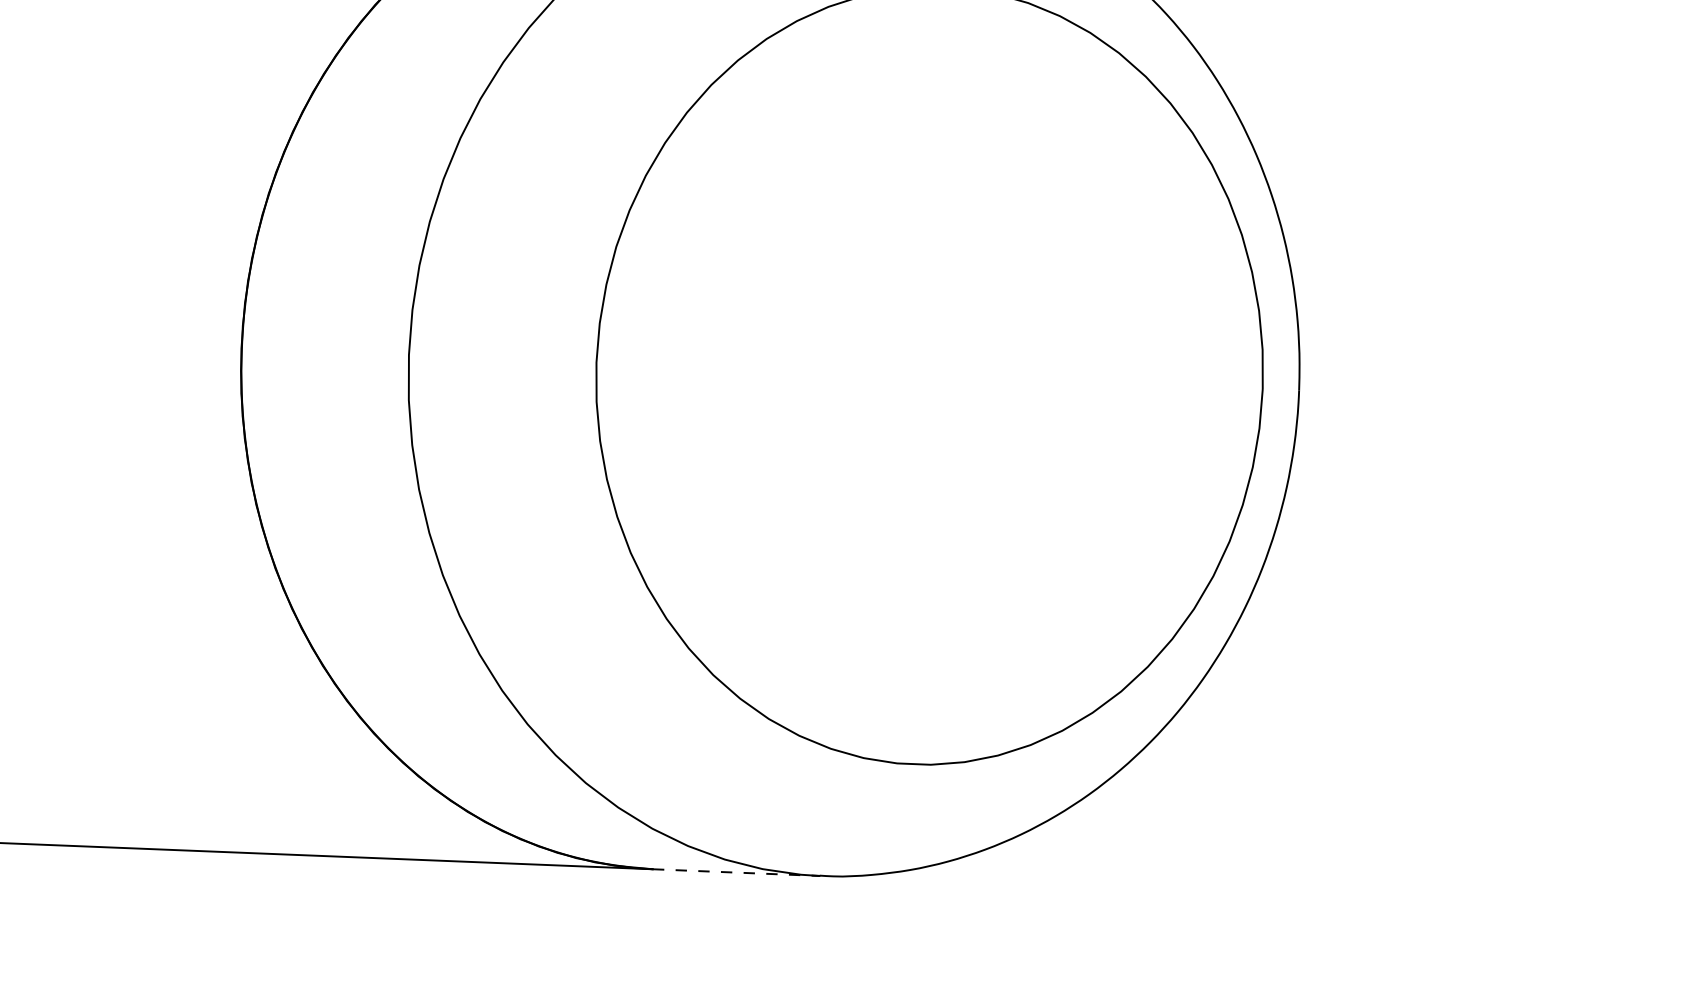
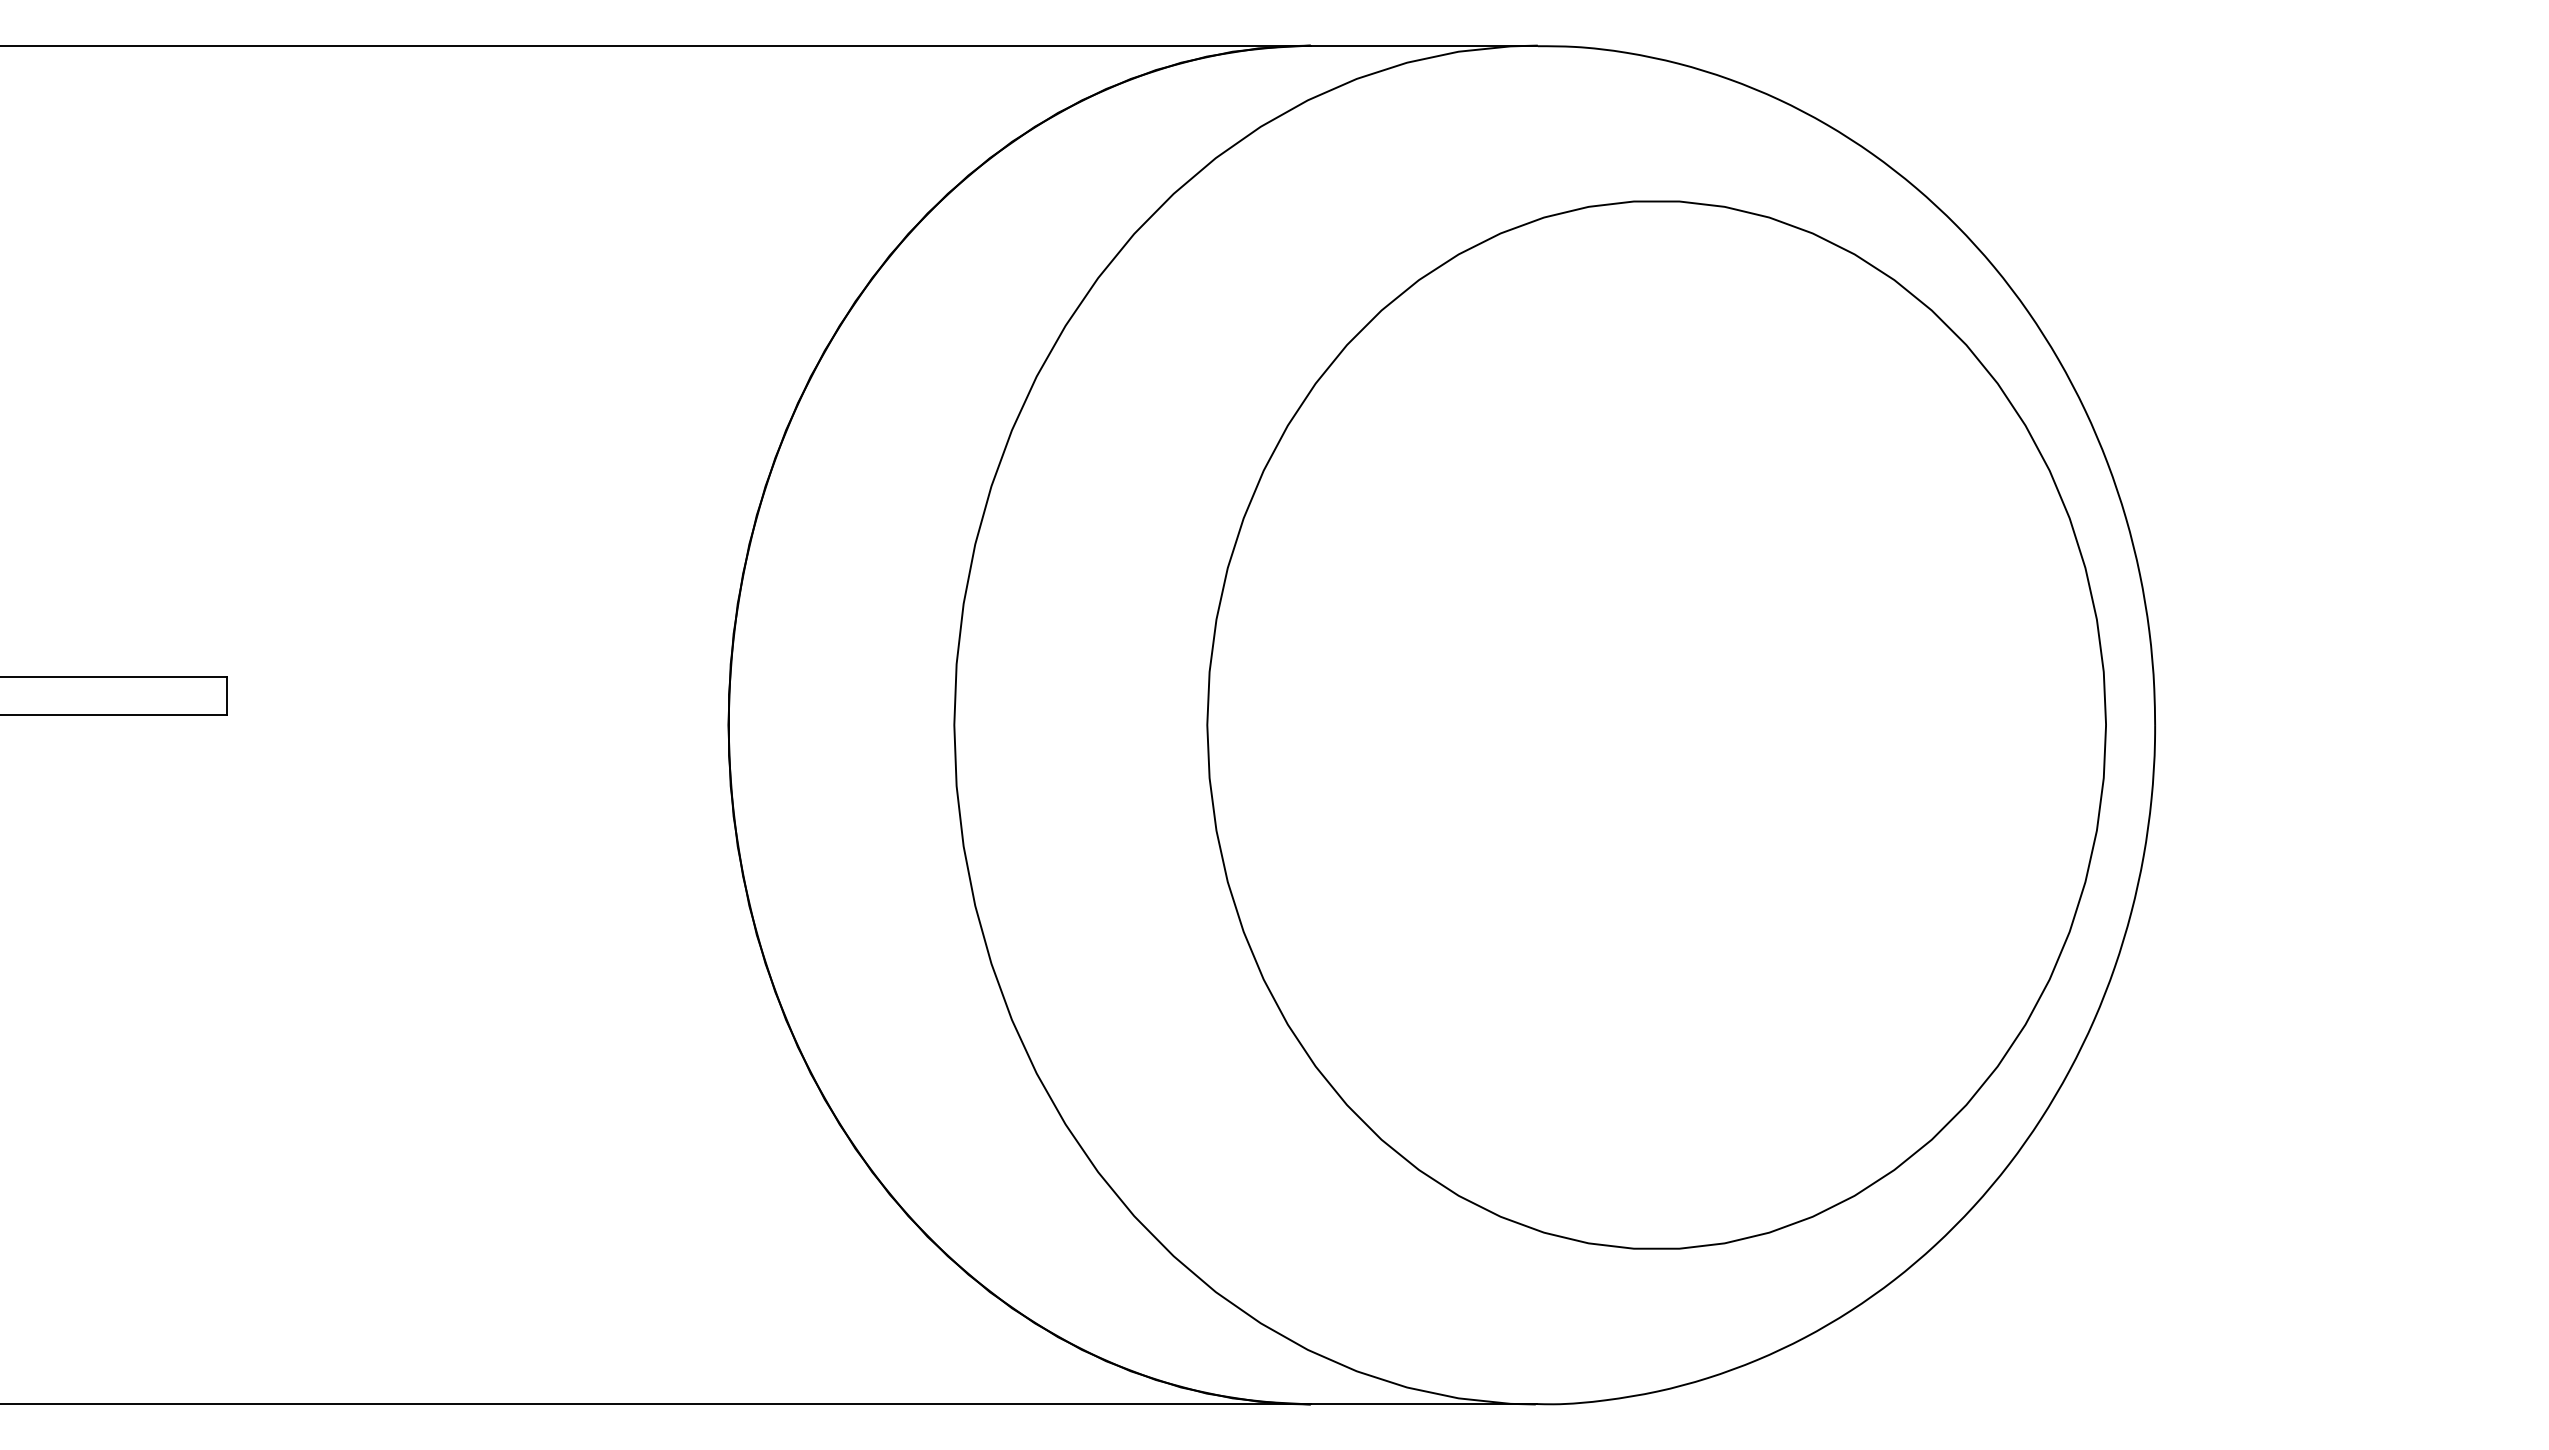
line: (736, 872) -> (1423, 1404), dashed -> solid

